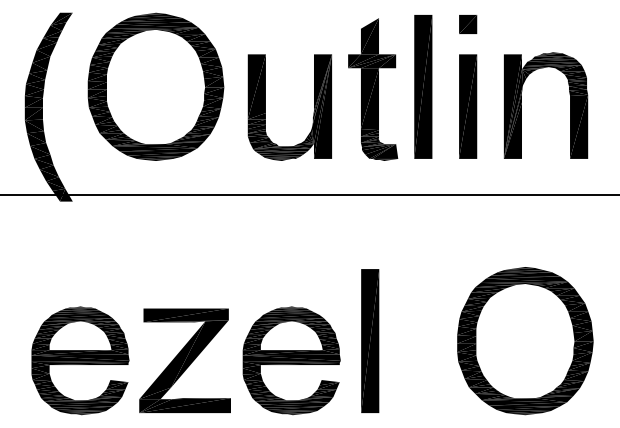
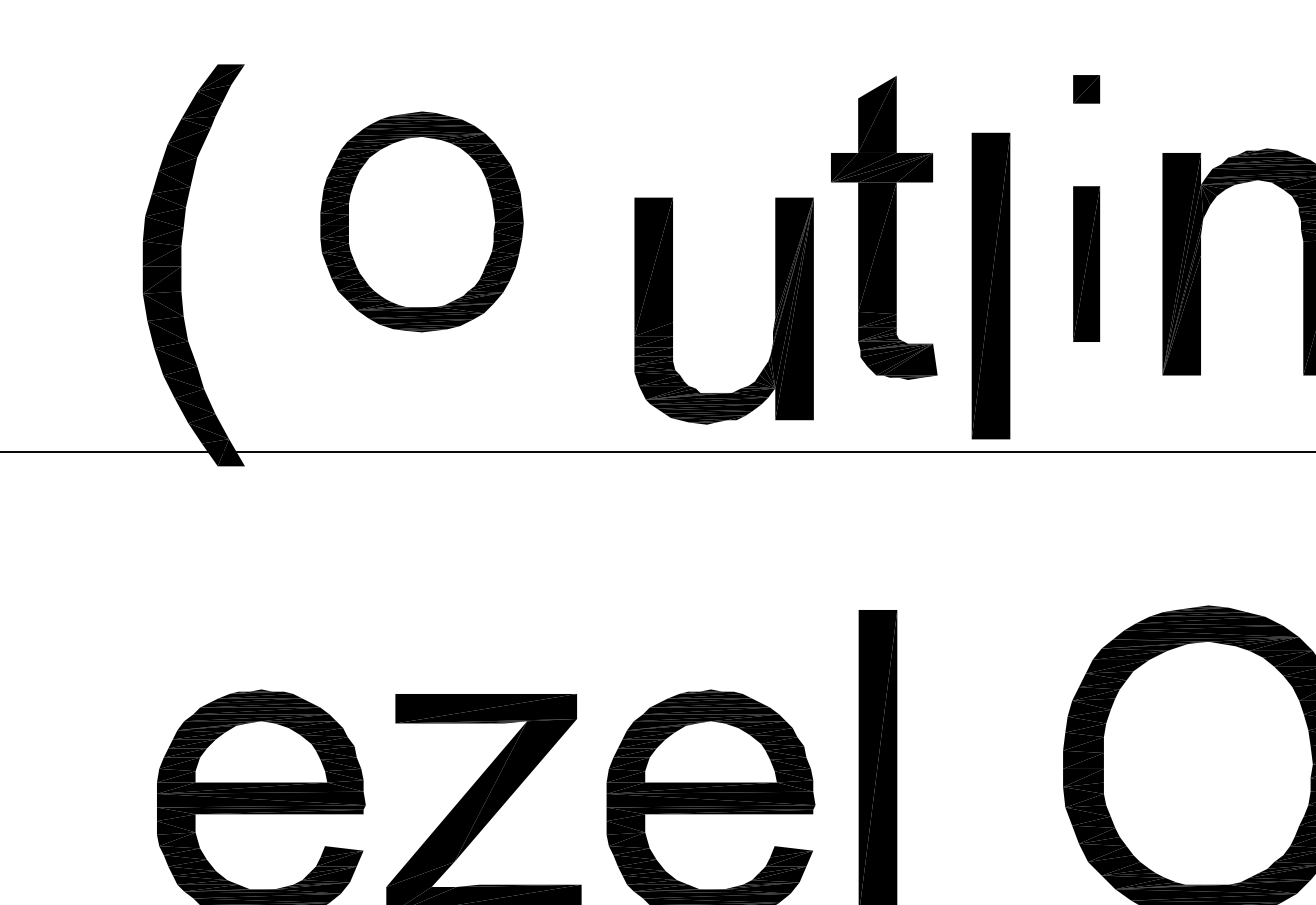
part: (468, 24) -> (1087, 89), size x0.7
part: (155, 86) -> (420, 221), size x0.7
part: (423, 86) -> (991, 285), moved
part: (468, 106) -> (1087, 263), size x0.7
part: (265, 107) -> (672, 310), moved

